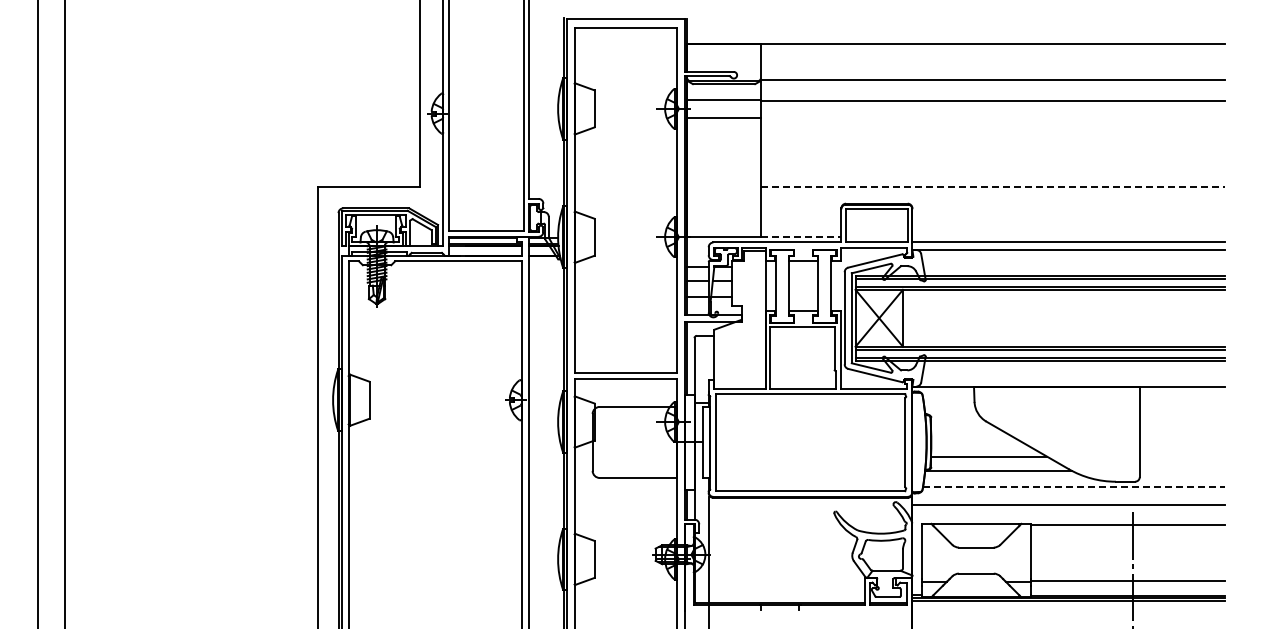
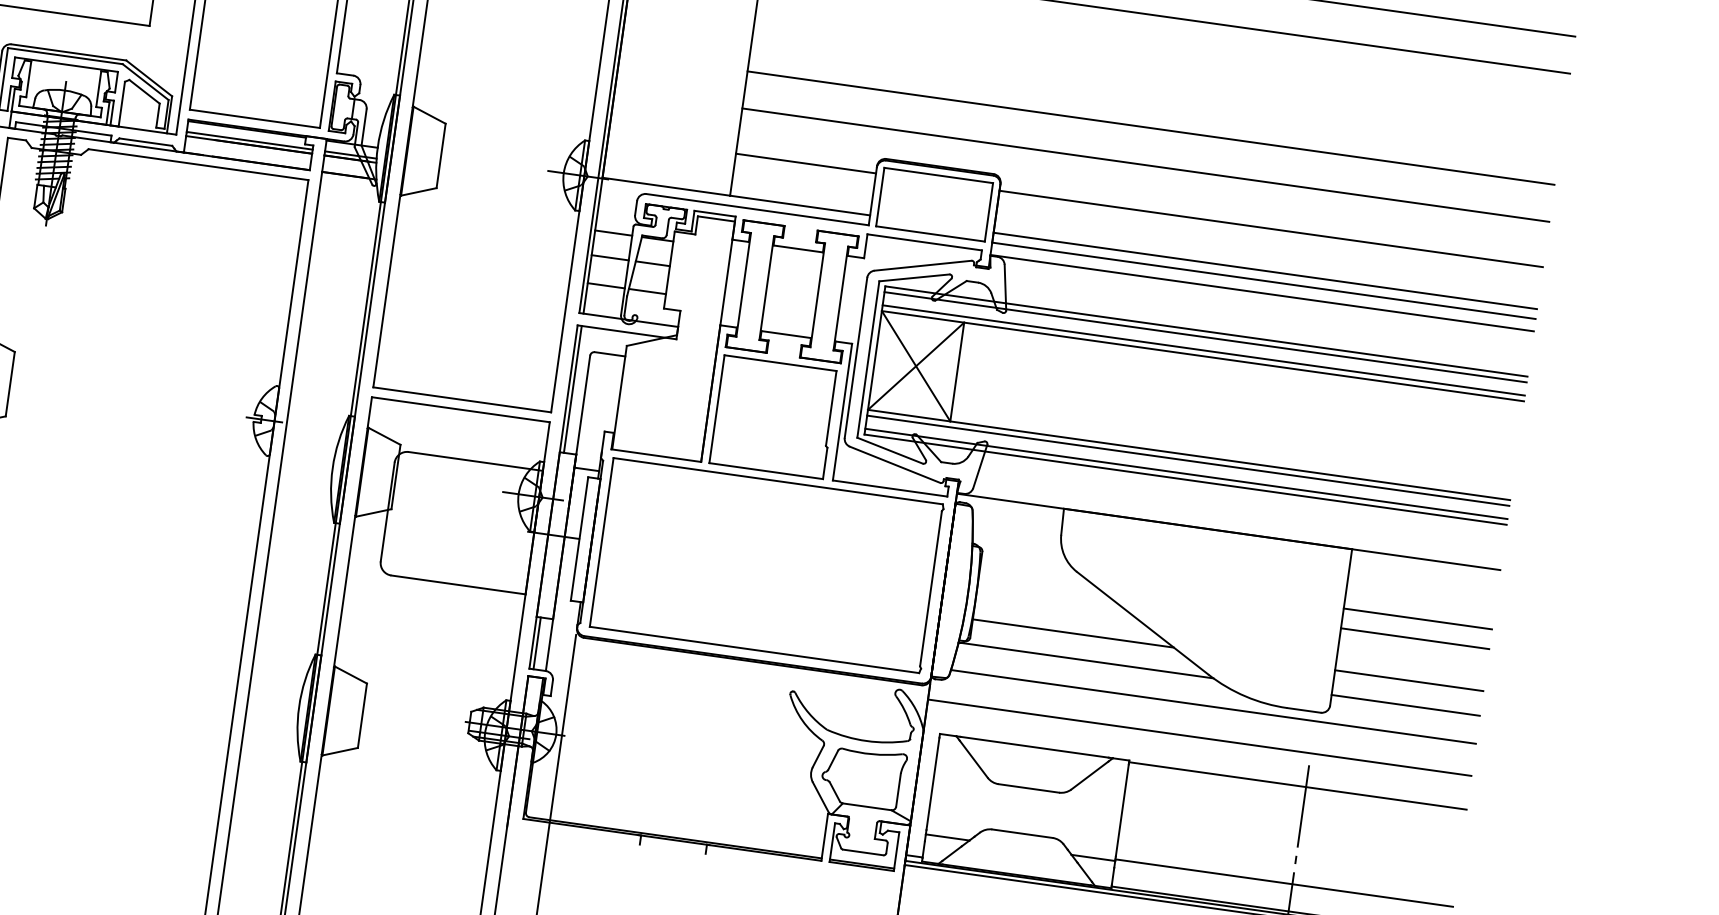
line: (992, 165) -> (1150, 128), added
line: (993, 186) -> (1146, 165), dashed -> solid
line: (800, 212) -> (805, 163), added
line: (1068, 212) -> (1270, 228), added
line: (801, 236) -> (800, 205), dashed -> solid
line: (1068, 236) -> (1264, 270), added
line: (1182, 421) -> (1417, 619), added
line: (1182, 432) -> (1415, 638), added
line: (1182, 456) -> (1409, 680), added
line: (1182, 470) -> (1405, 704), added
line: (1074, 486) -> (1214, 706), dashed -> solid

